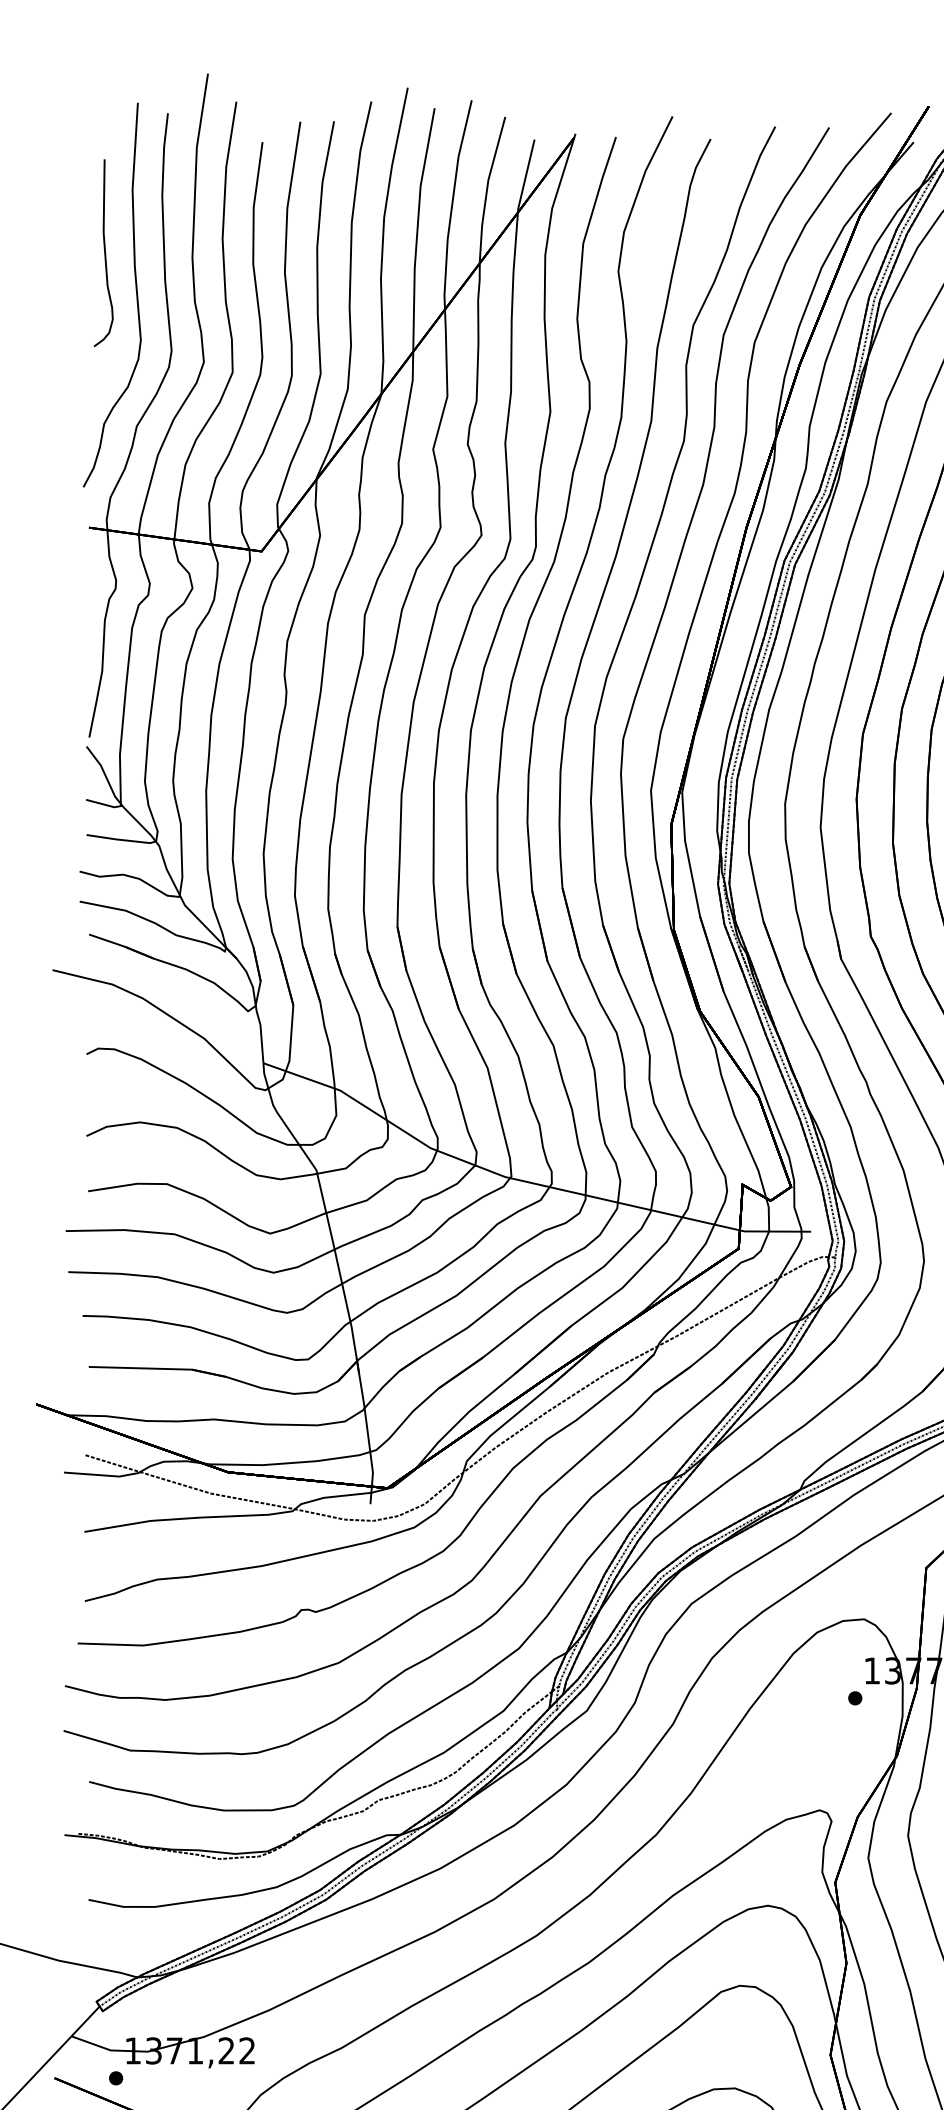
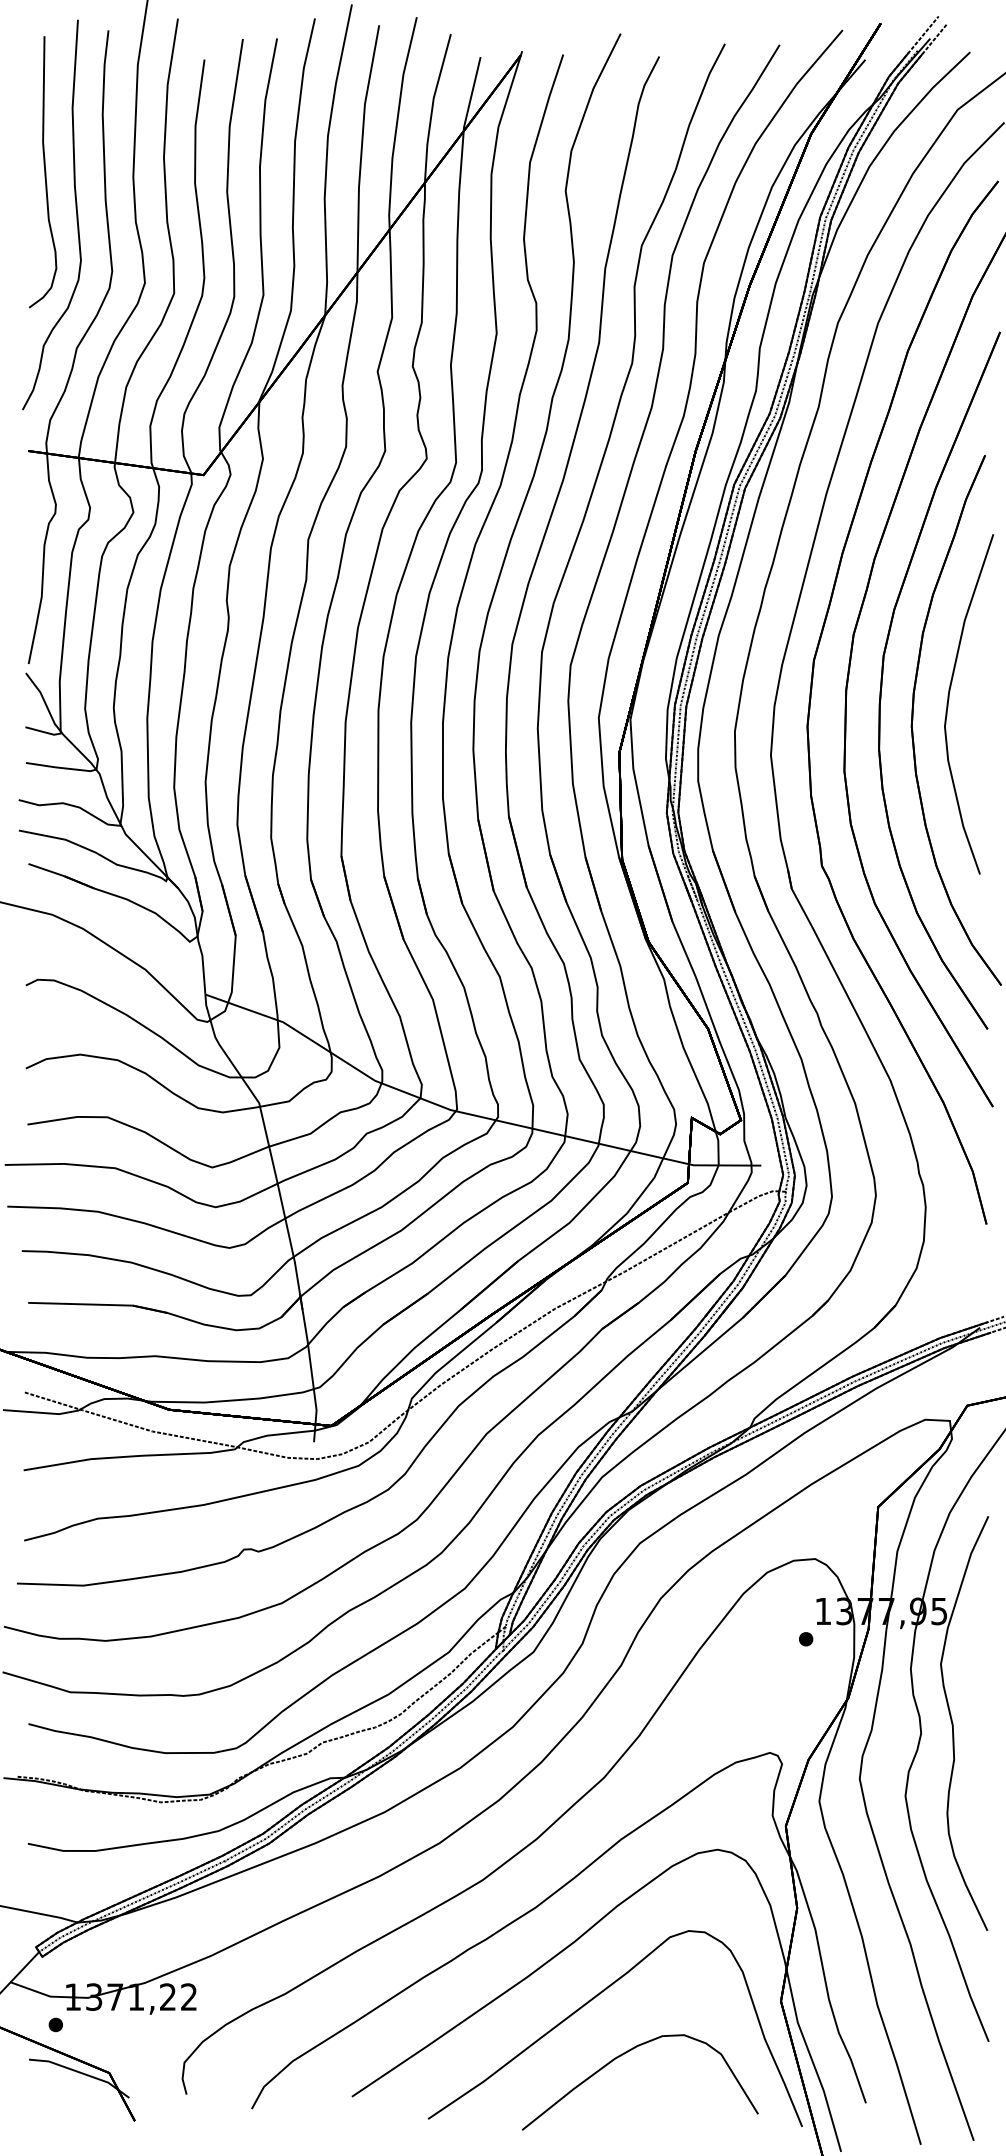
part: (103, 253) -> (43, 172), size x1.43

